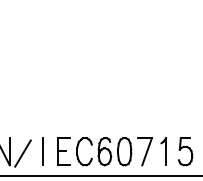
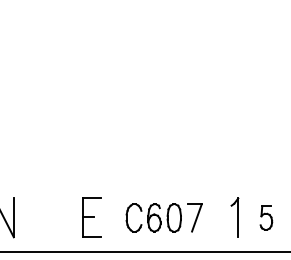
line: (43, 151) -> (62, 217), removed
part: (114, 151) -> (164, 217), size x0.7
part: (185, 151) -> (266, 217), size x0.6
line: (22, 153) -> (32, 220), removed

